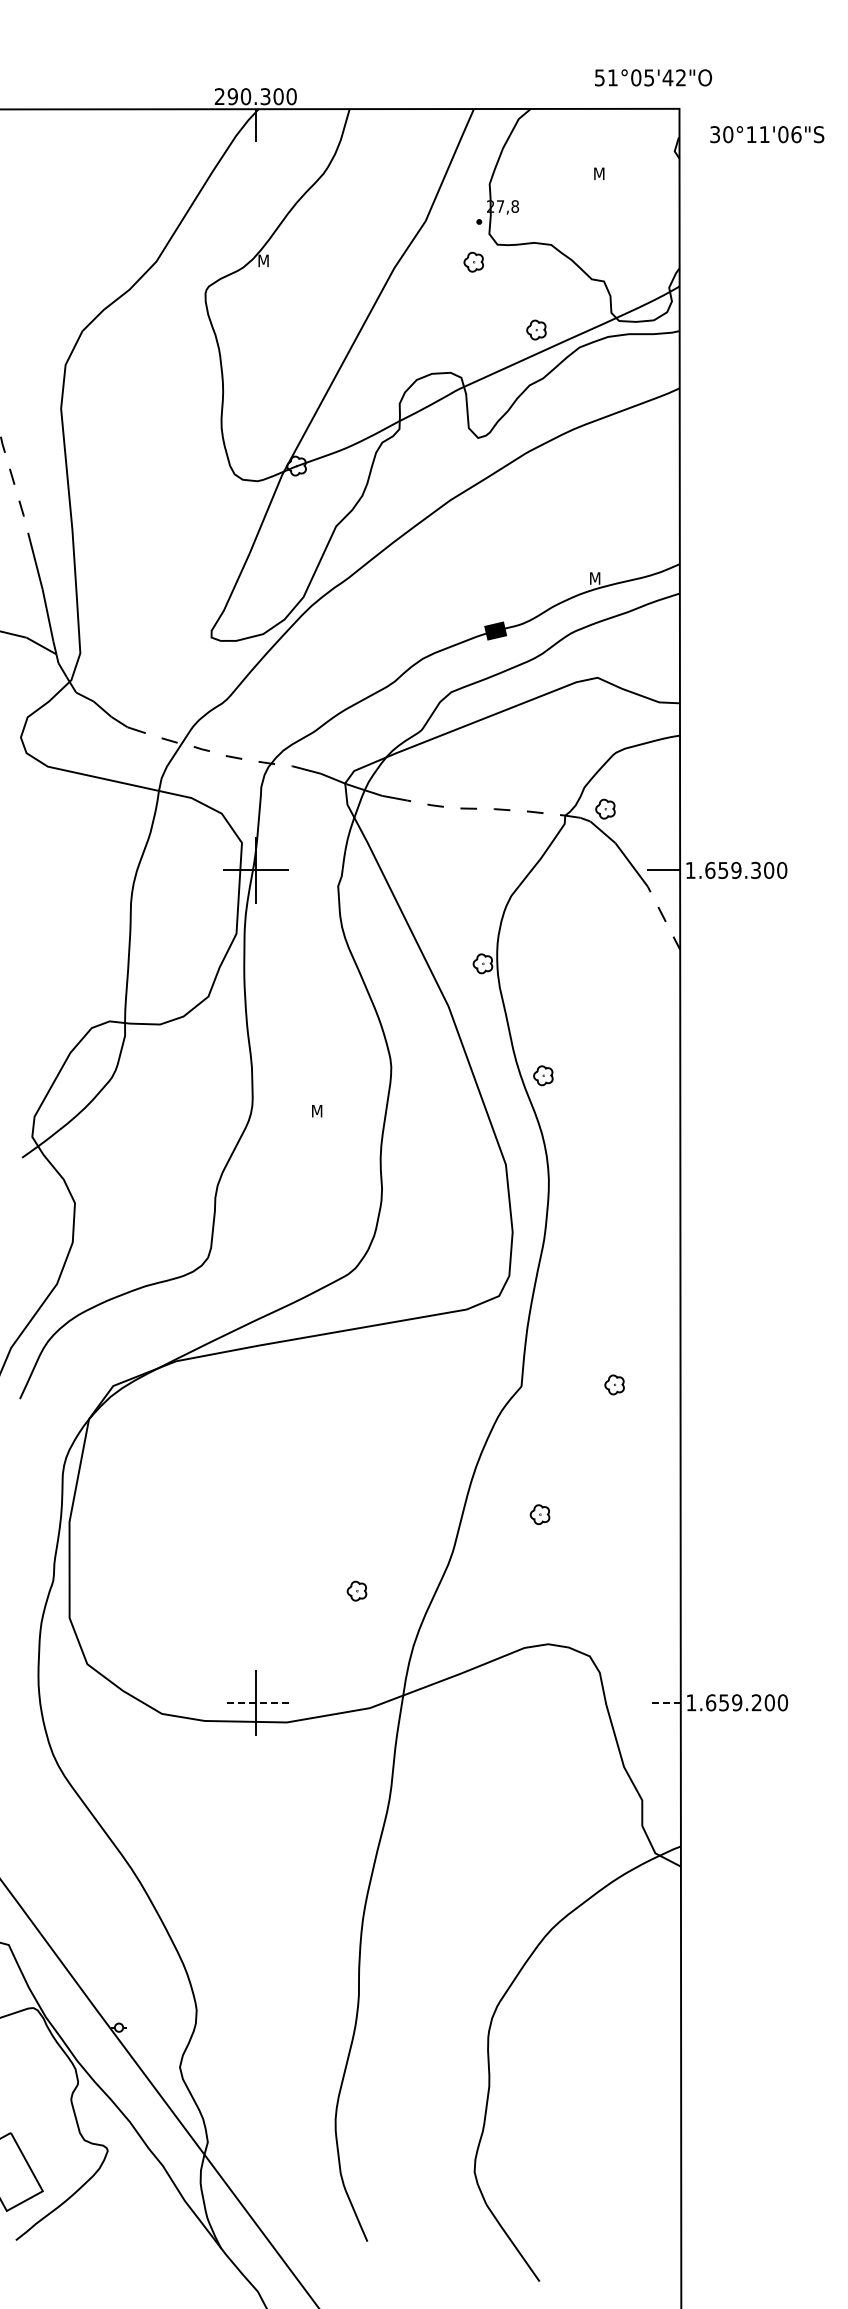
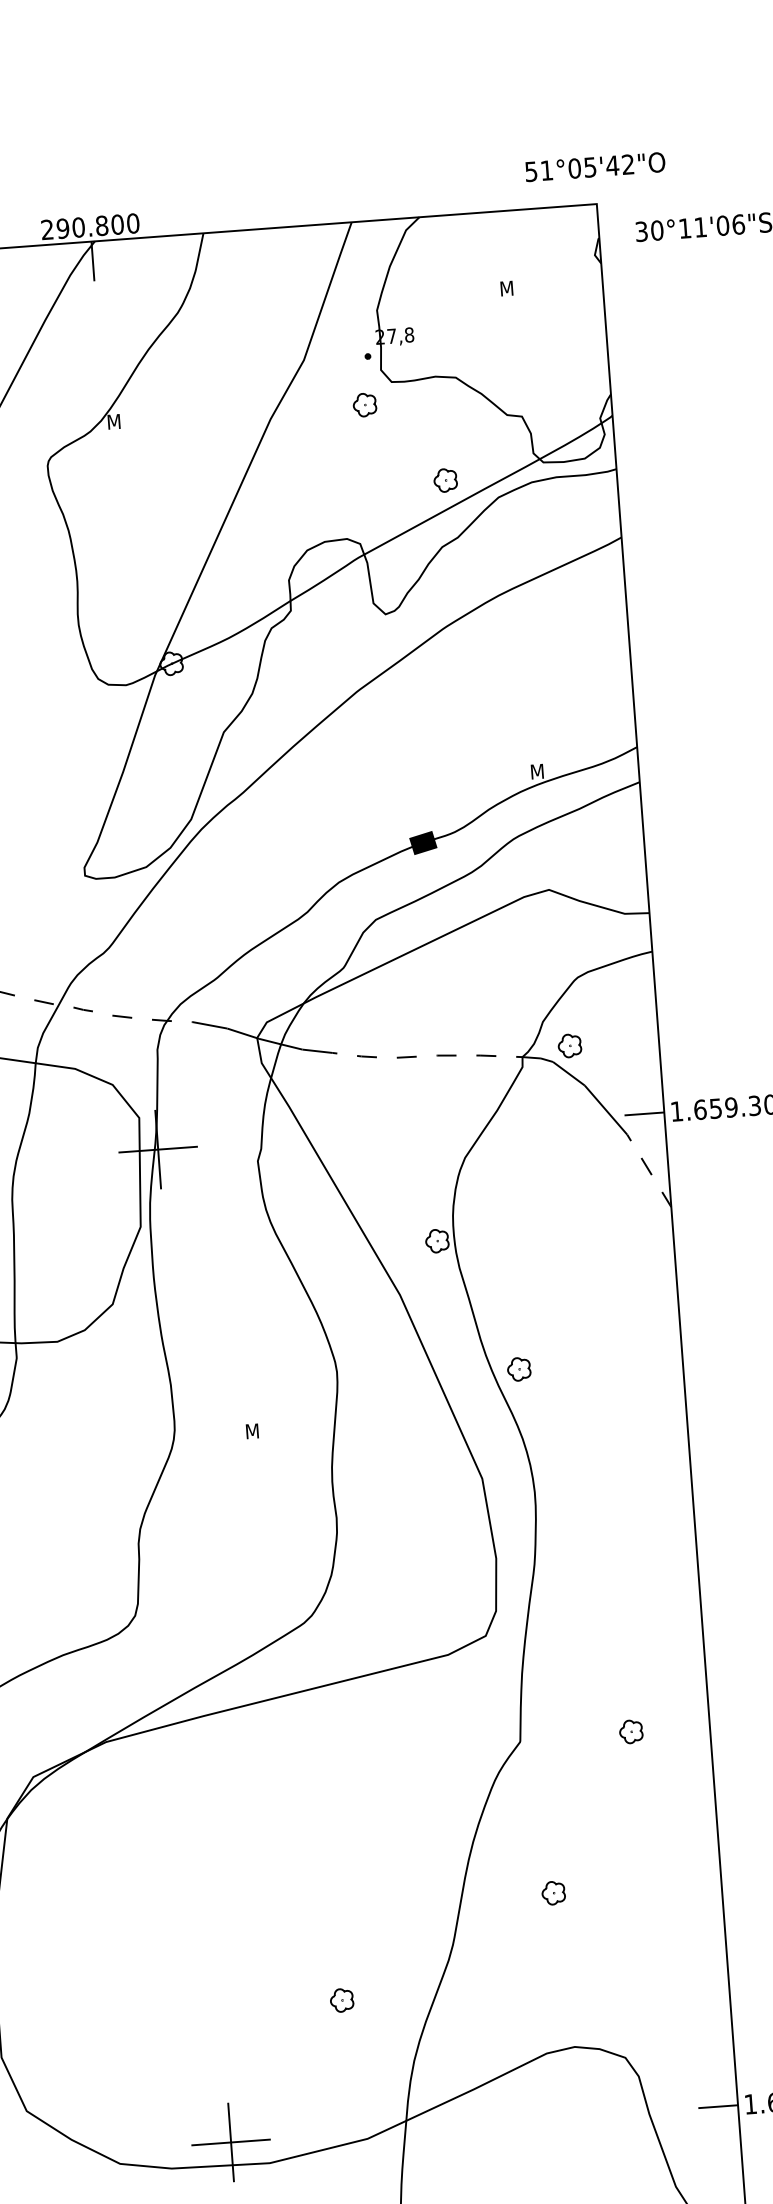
text: (653, 77) -> (595, 166), moved
text: (265, 96) -> (101, 225), 290.300 -> 290.800
line: (255, 1702) -> (230, 2142), dashed -> solid
line: (664, 1702) -> (718, 2106), dashed -> solid

